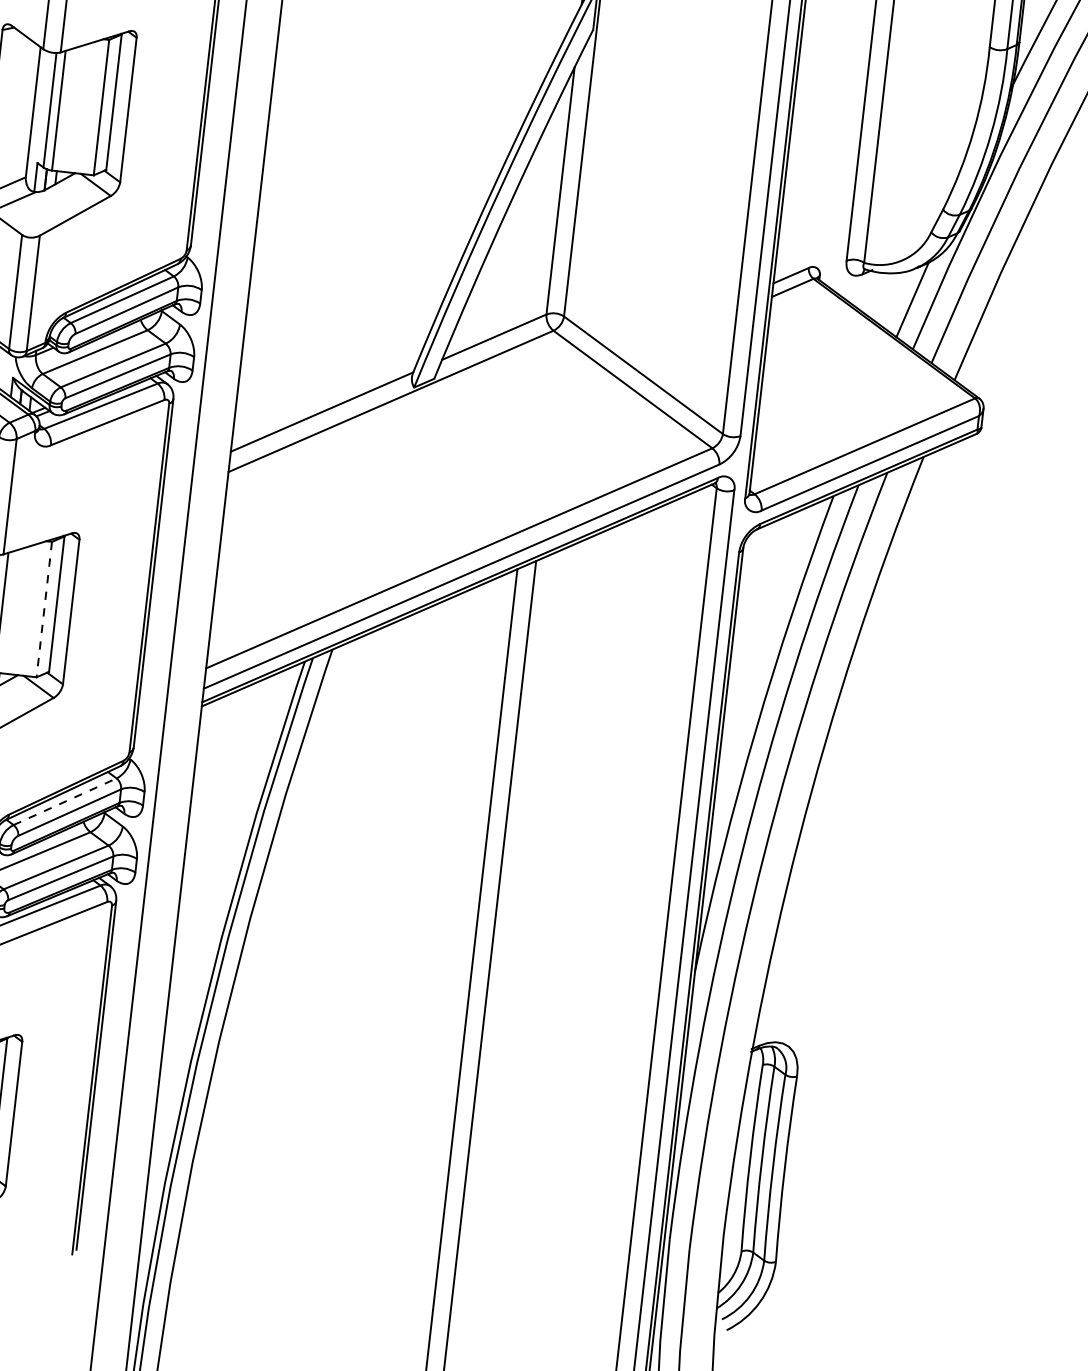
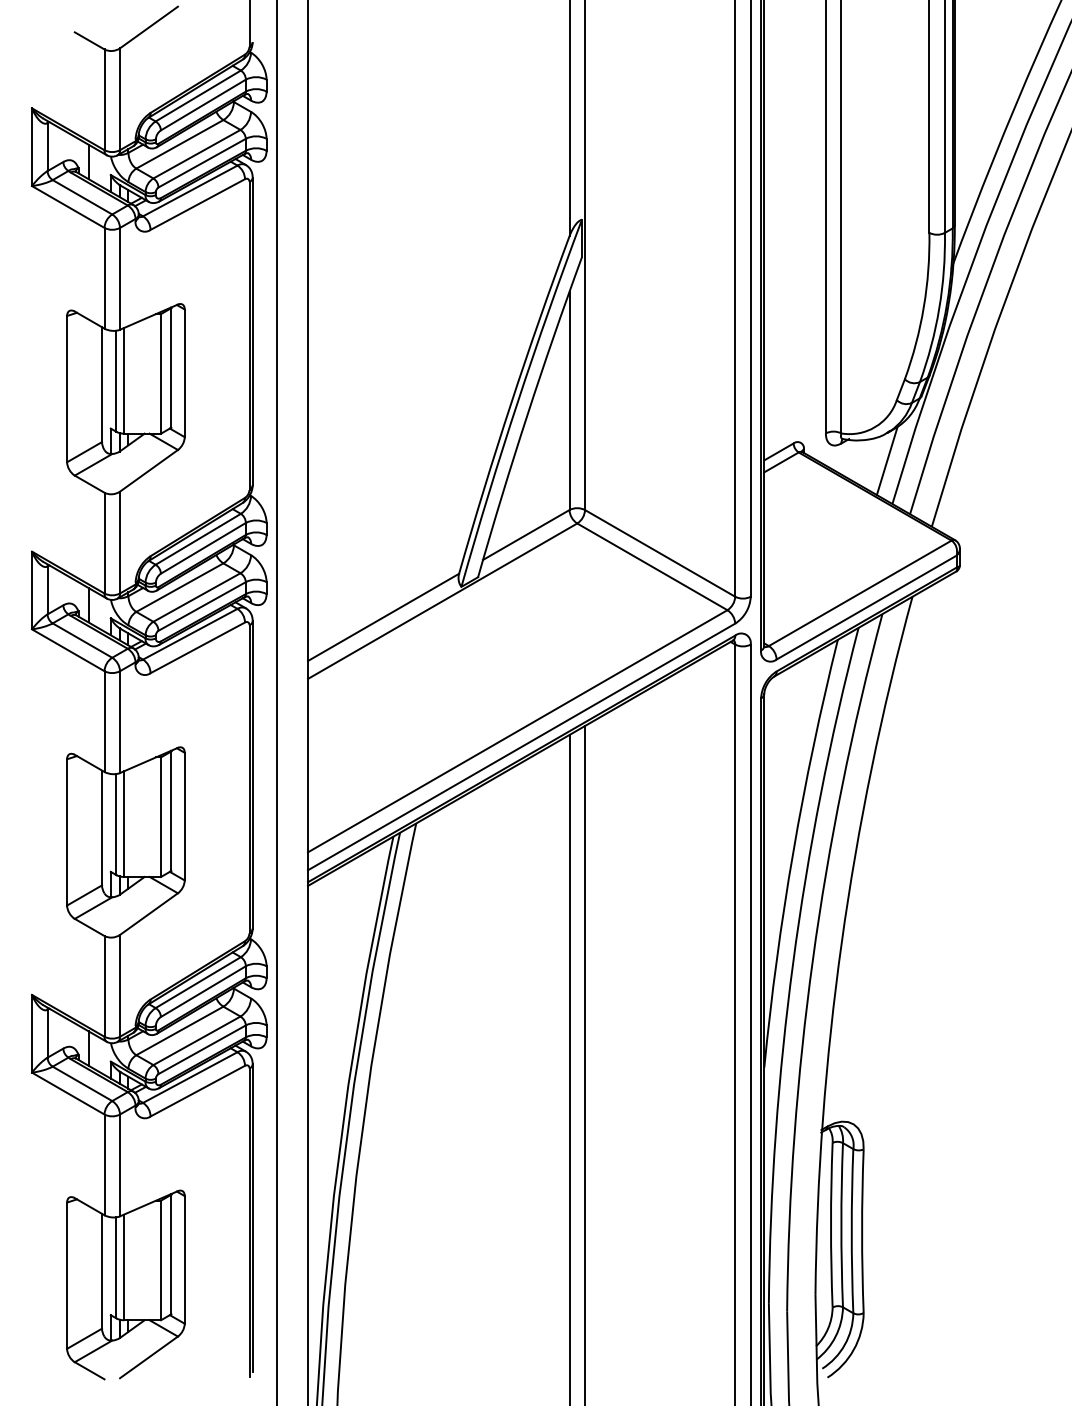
line: (44, 610) -> (161, 817), dashed -> solid
line: (65, 801) -> (198, 982), dashed -> solid

